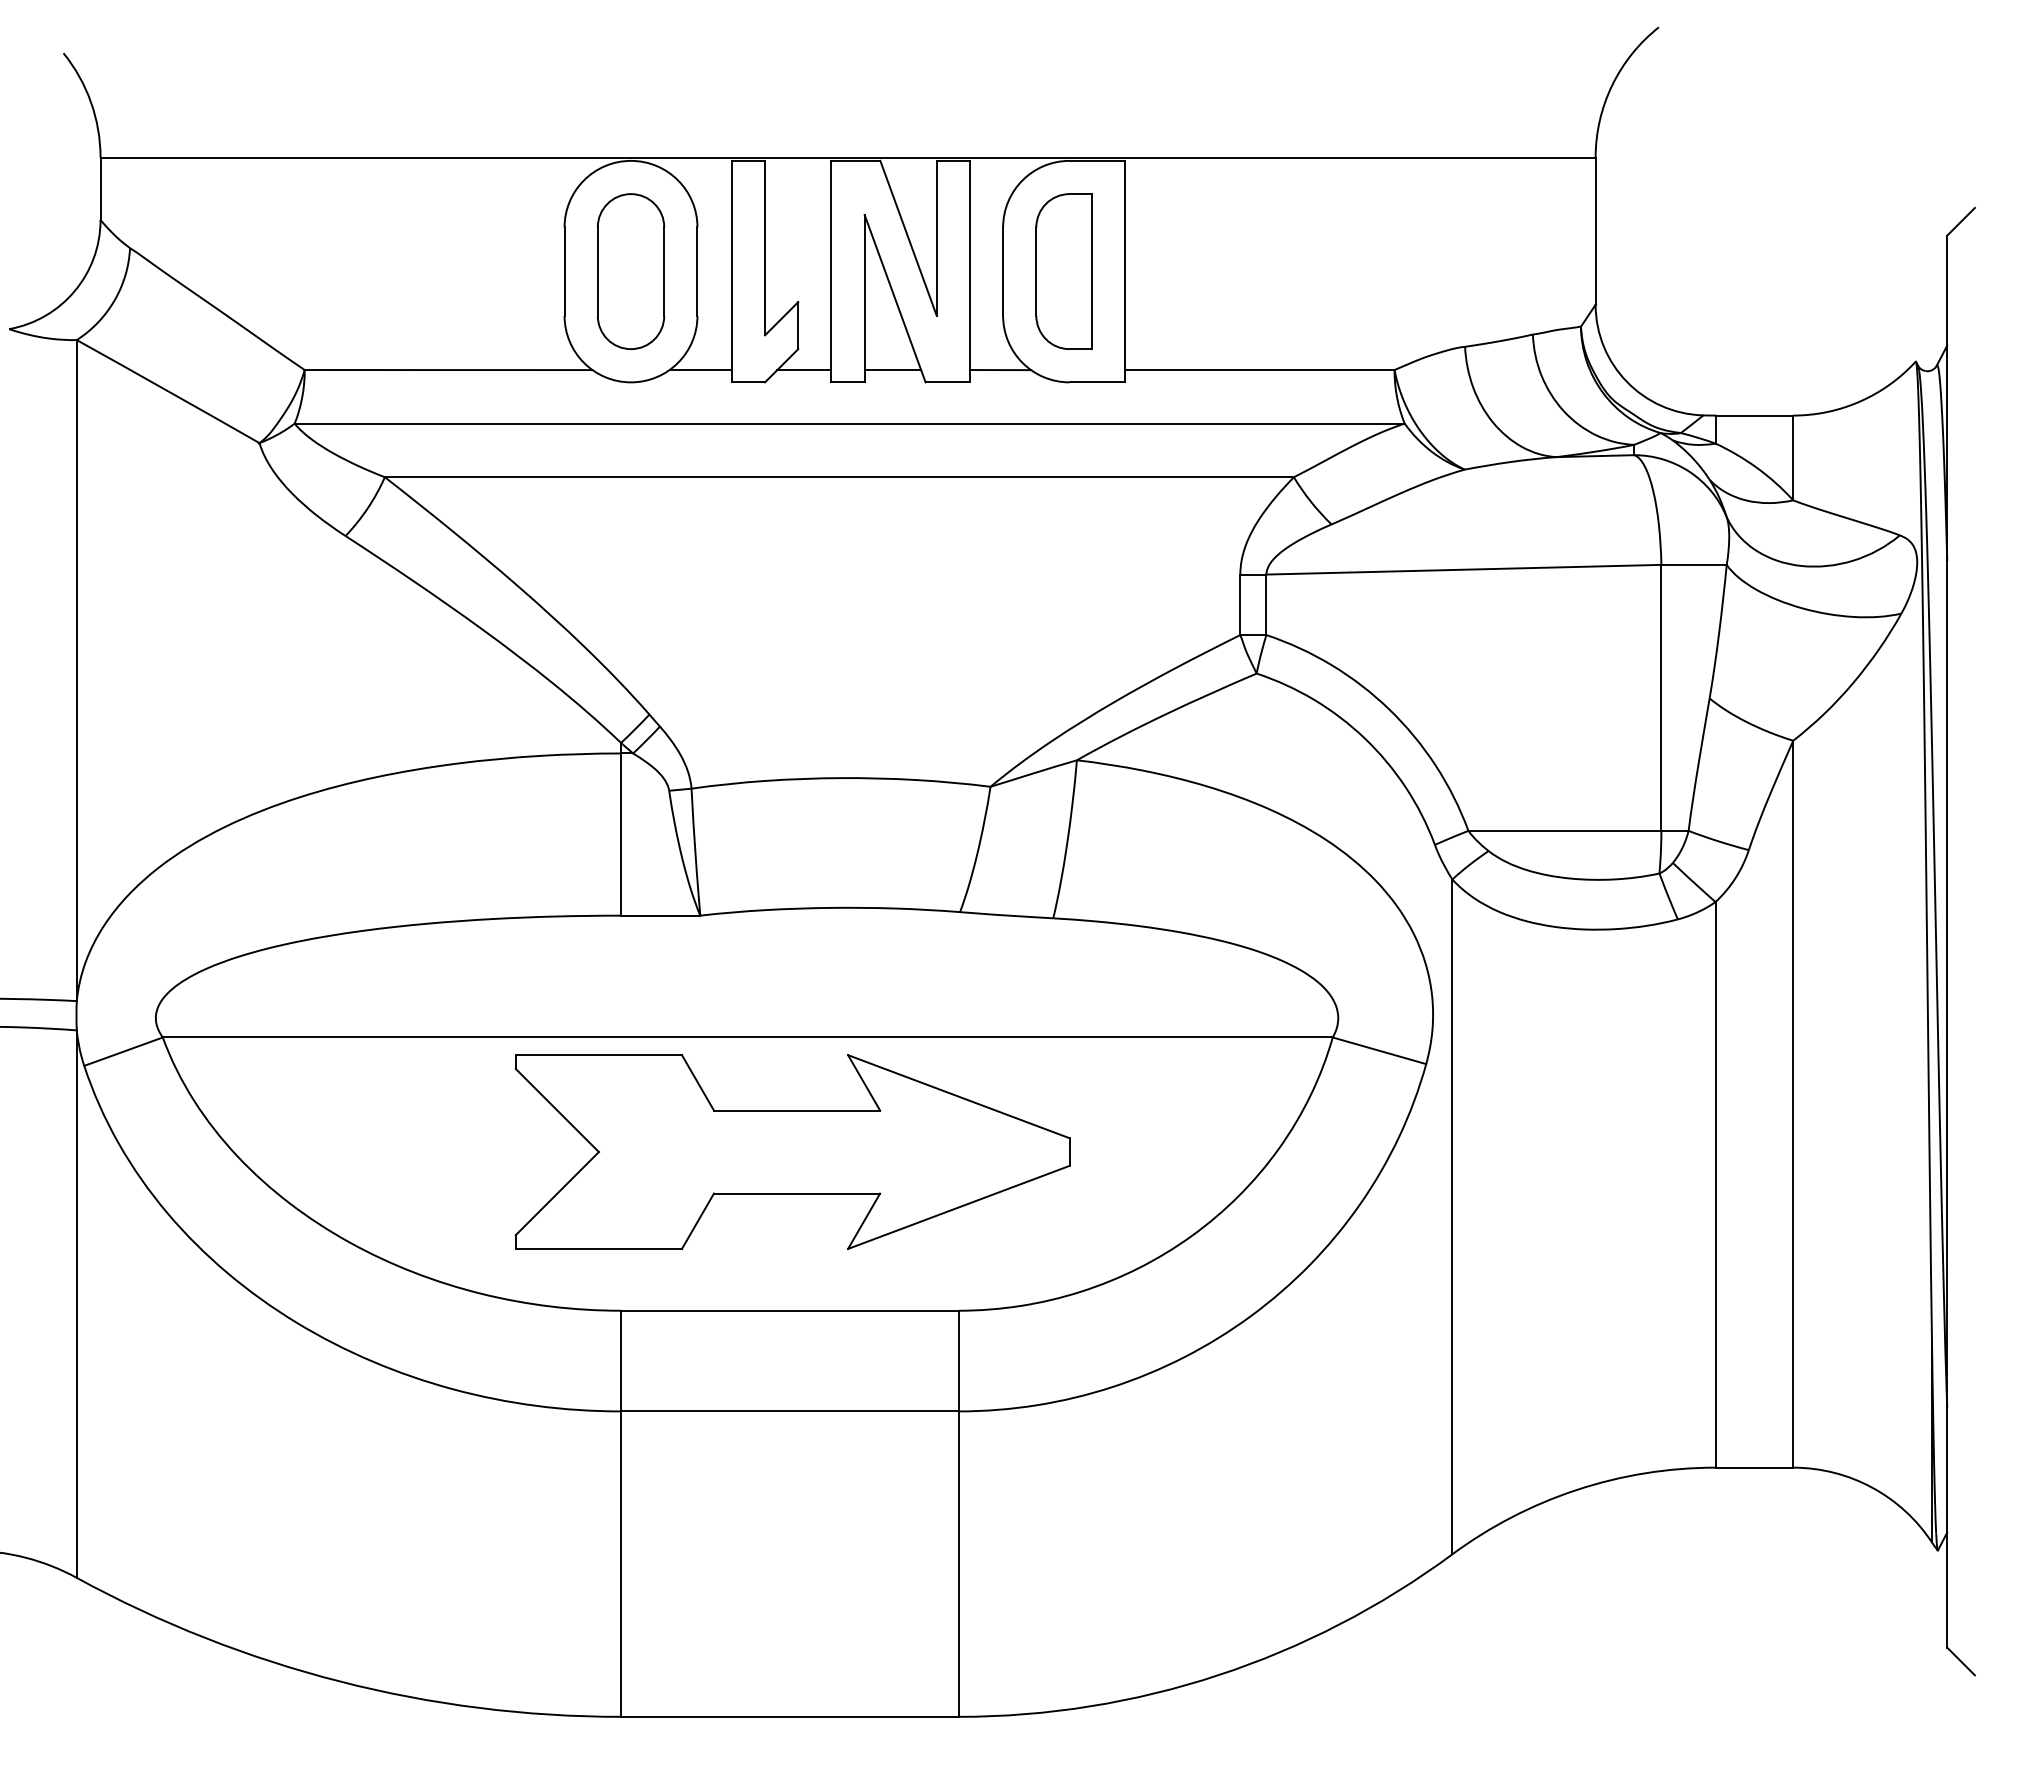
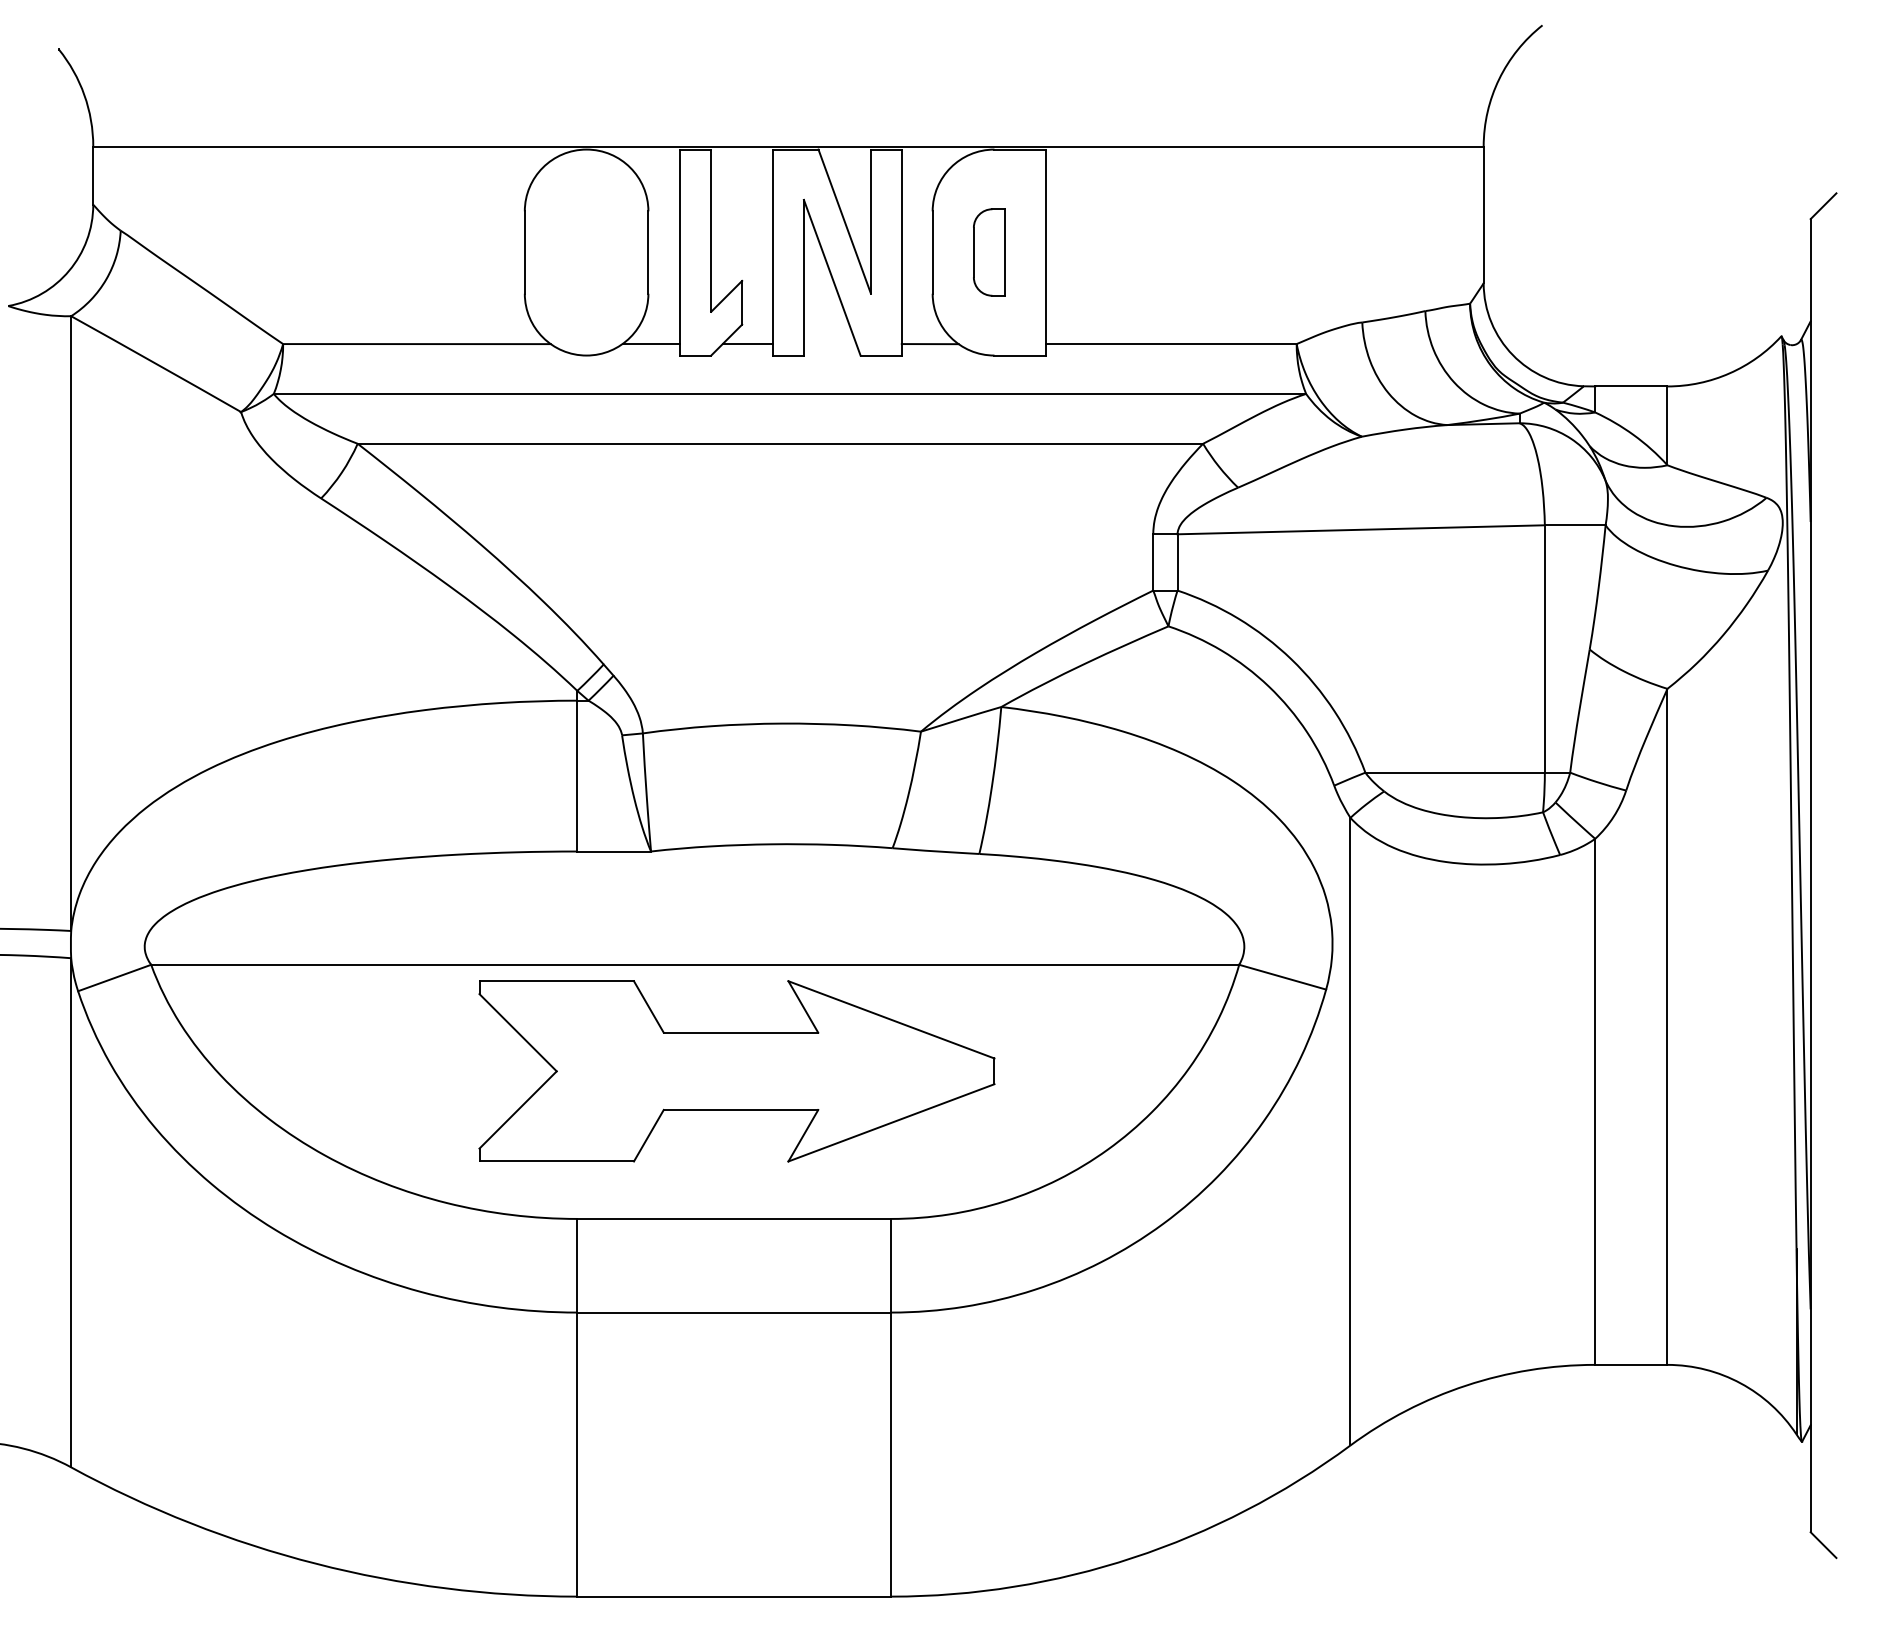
part: (630, 271) -> (586, 252), removed
part: (1063, 271) -> (988, 252), size x0.6
line: (892, 370) -> (829, 344), removed

